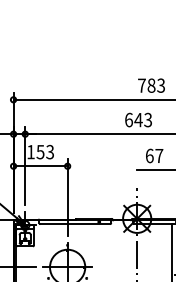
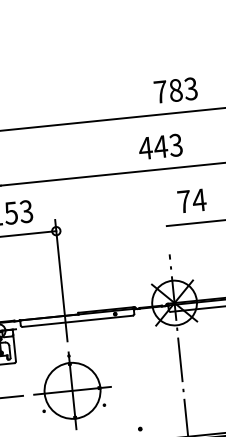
text: (128, 119) -> (144, 147), 643 -> 443
text: (154, 155) -> (191, 200), 67 -> 74

